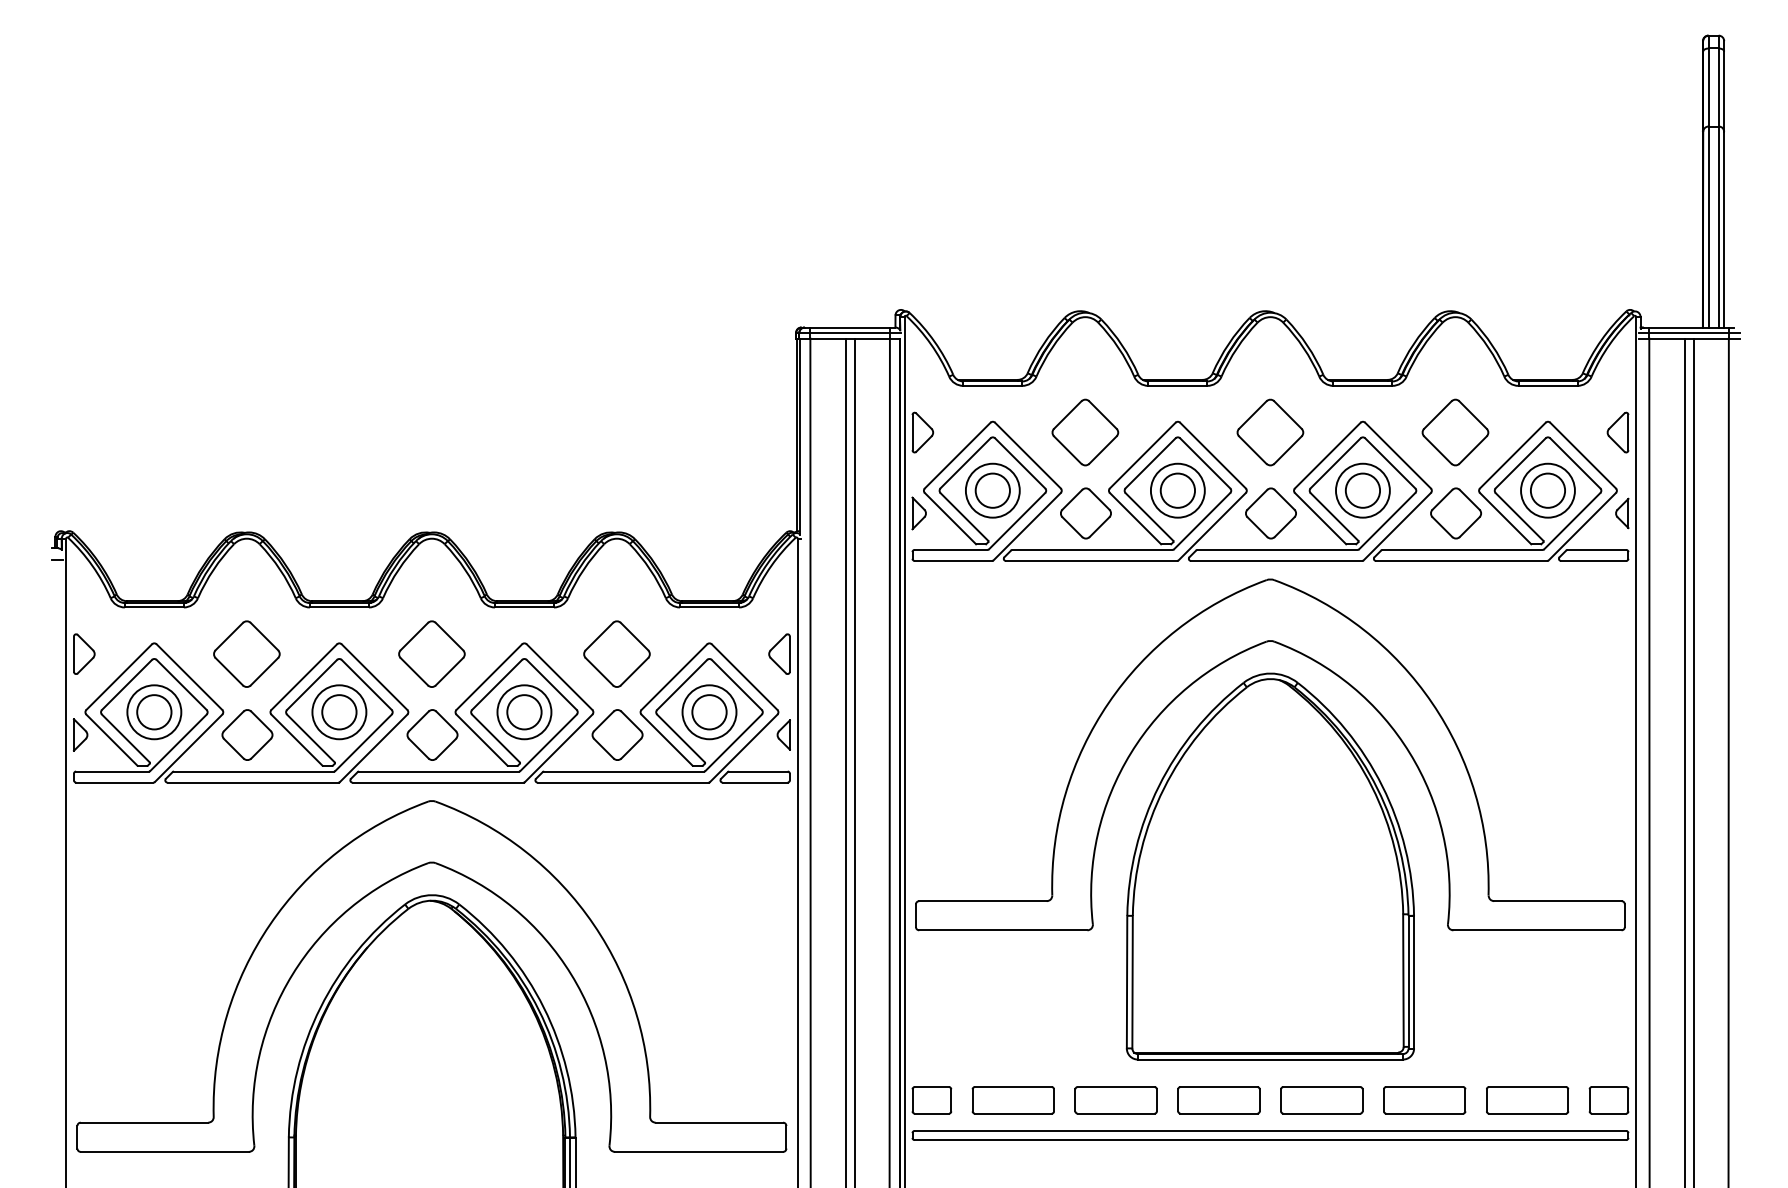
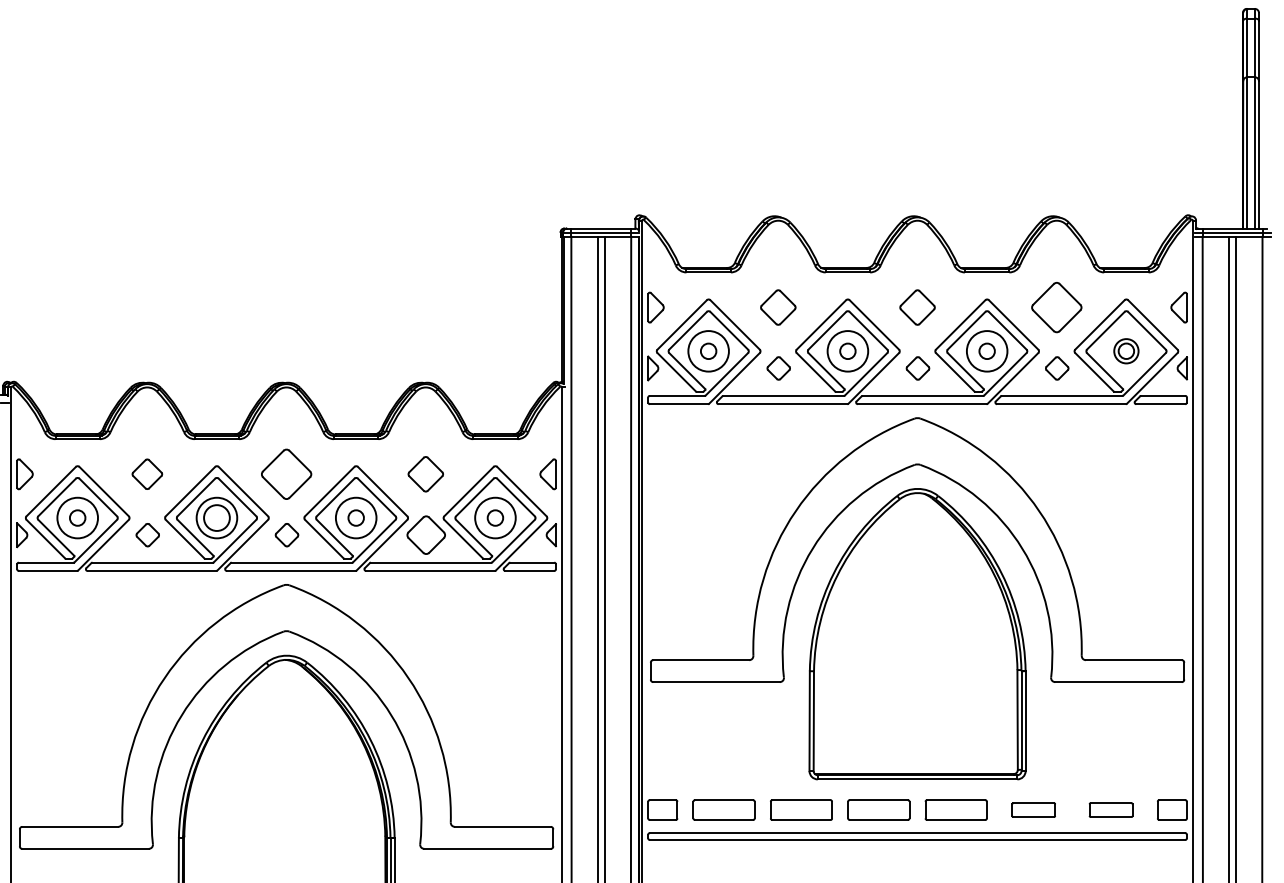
part: (1085, 432) -> (778, 307), size x0.7
part: (1270, 432) -> (917, 307), size x0.7
circle: (992, 490) -> (708, 351), size x0.6
circle: (1177, 490) -> (847, 351), size x0.6
circle: (1362, 490) -> (986, 351), size x0.6
part: (1547, 490) -> (1126, 351), size x0.6
part: (1085, 513) -> (778, 368), size x0.6
part: (1270, 513) -> (917, 368), size x0.6
part: (1455, 513) -> (1056, 368), size x0.6
part: (246, 653) -> (147, 473), size x0.6
part: (616, 653) -> (425, 473), size x0.7
circle: (154, 712) -> (77, 518), size x0.6
circle: (524, 712) -> (356, 518), size x0.6
circle: (709, 712) -> (495, 518), size x0.6
part: (247, 734) -> (147, 534), size x0.6
part: (432, 734) -> (287, 534), size x0.6
part: (1424, 1100) -> (1033, 810), size x0.7
part: (1527, 1100) -> (1110, 810), size x0.7

